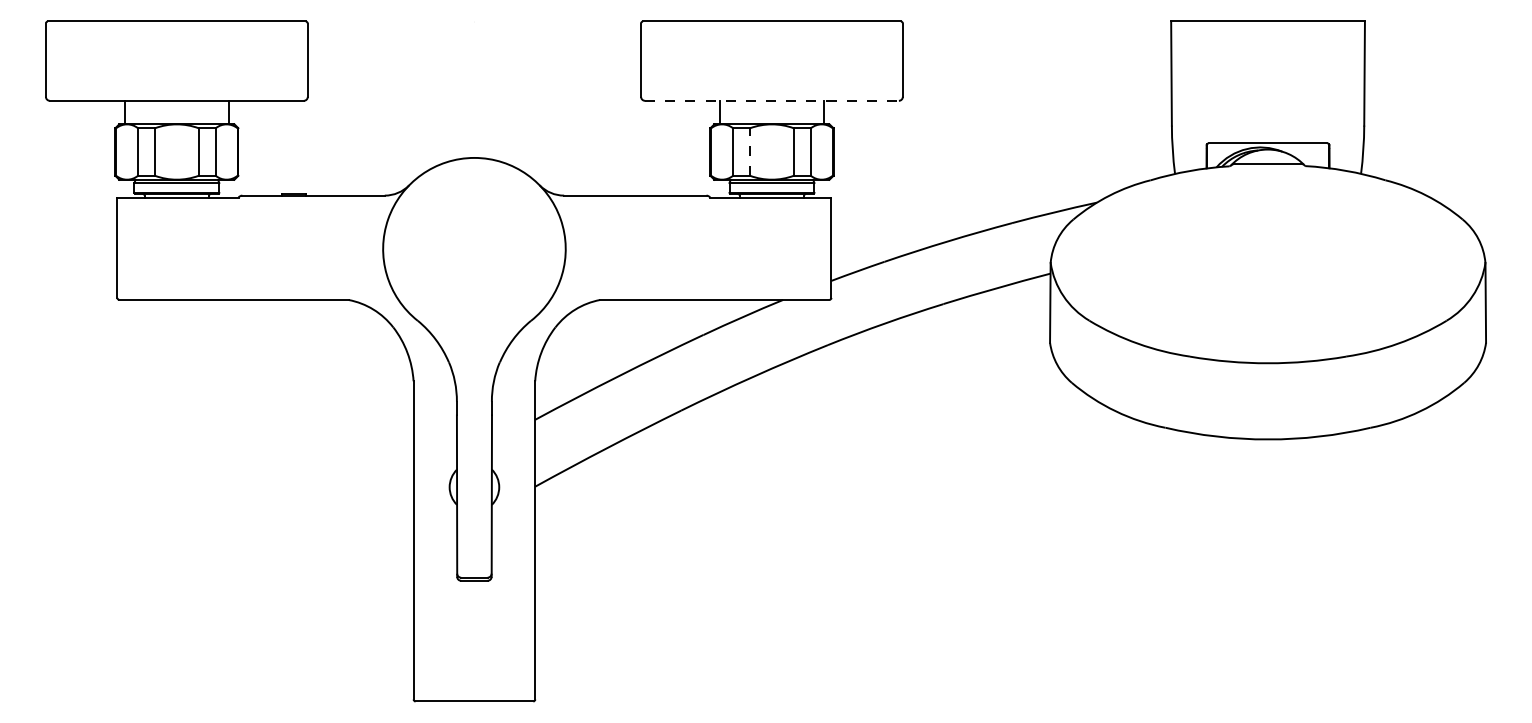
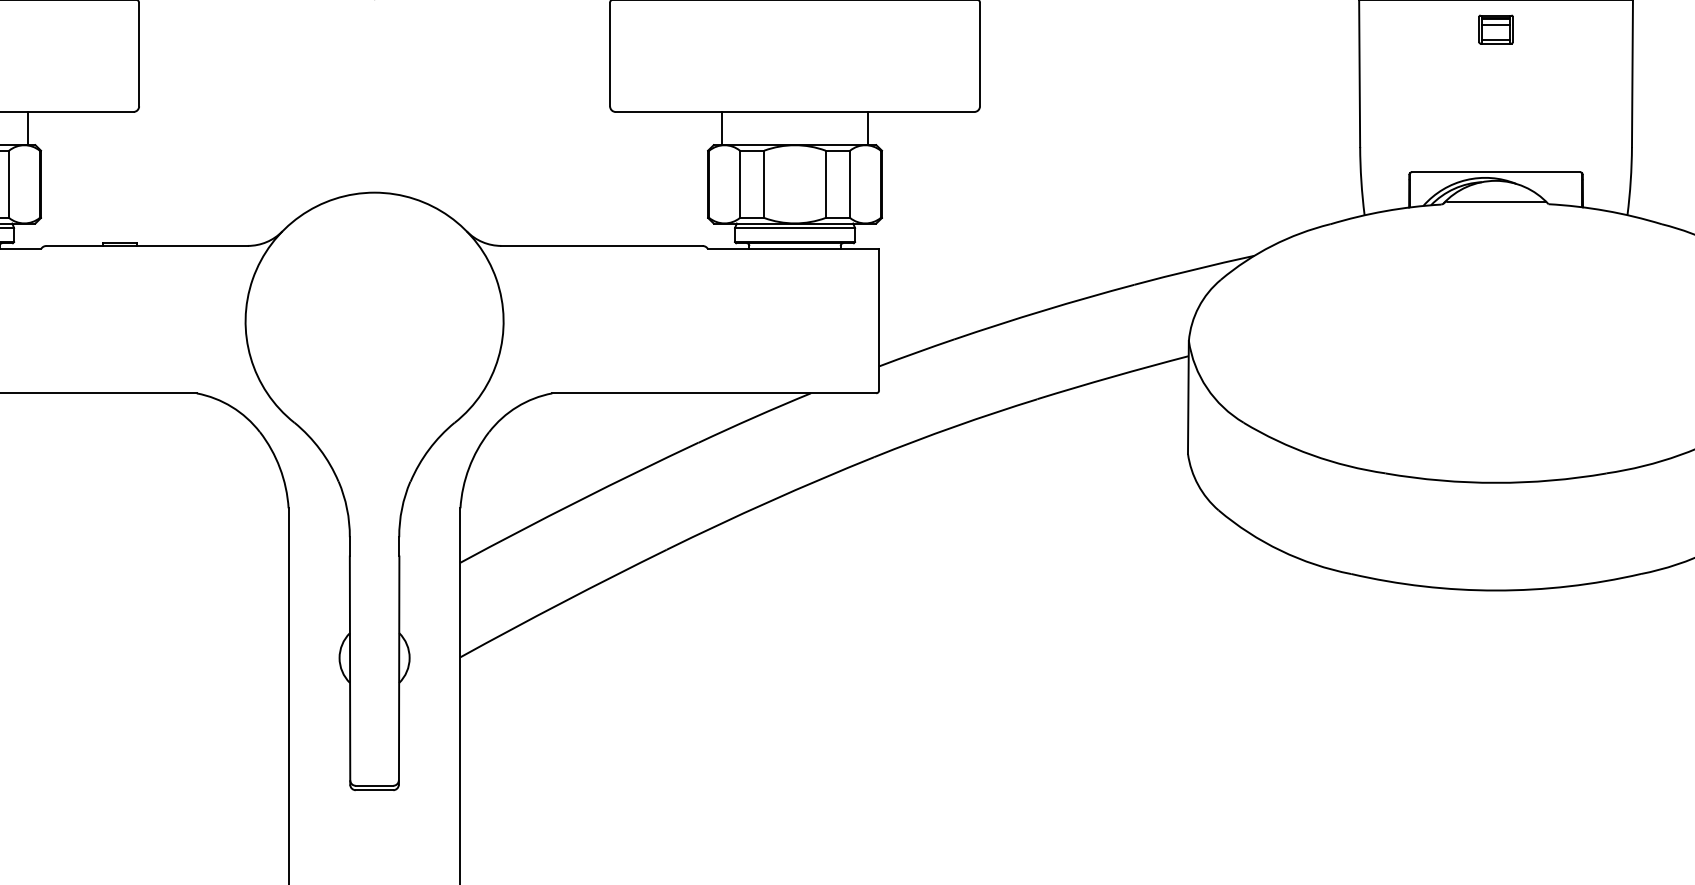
part: (1267, 42) -> (1495, 29), added
line: (771, 100) -> (794, 111), dashed -> solid
line: (750, 152) -> (764, 184), dashed -> solid

